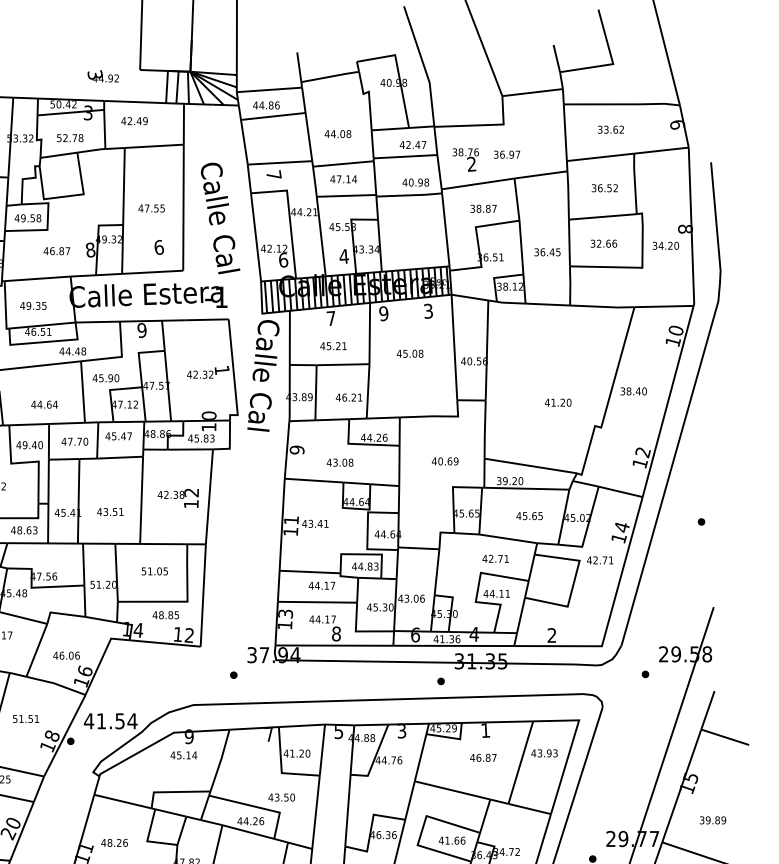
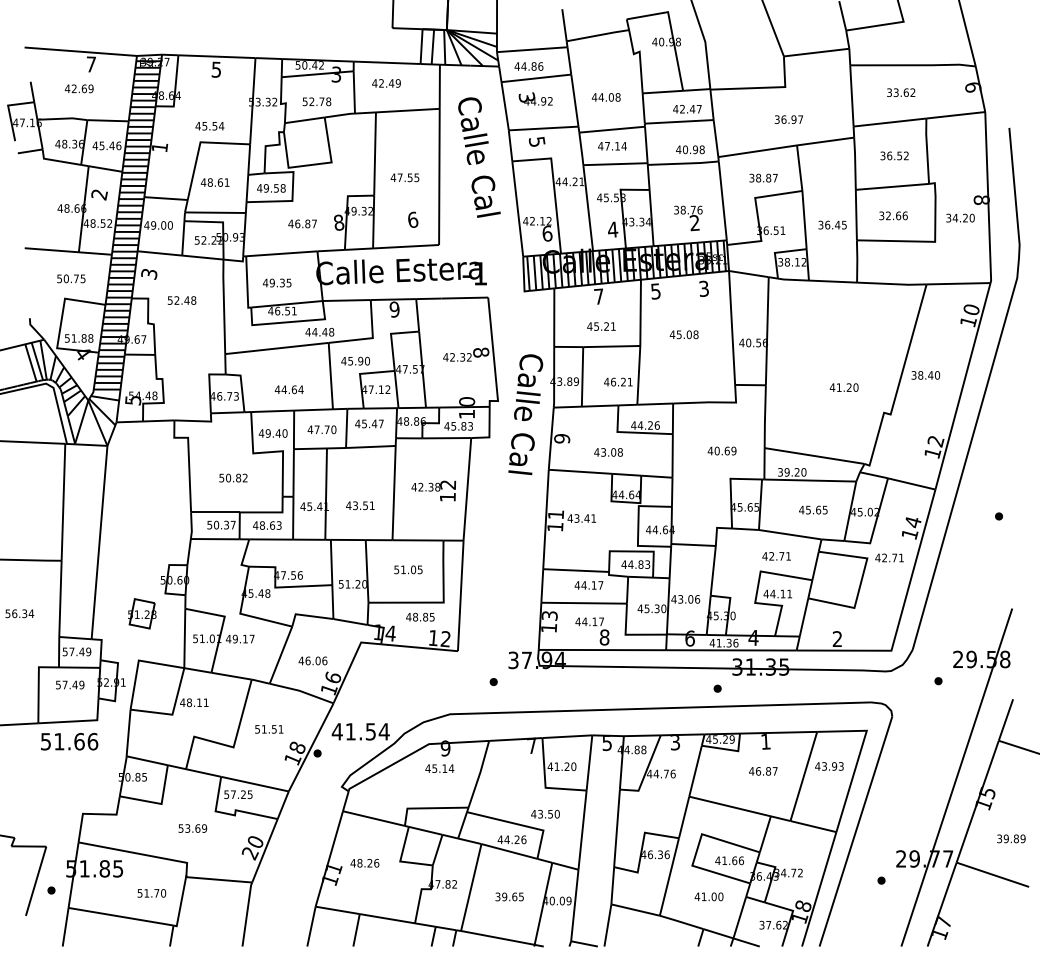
text: (103, 75) -> (535, 98), moved
text: (465, 160) -> (688, 218), moved
text: (273, 174) -> (536, 141), 7 -> 5
text: (220, 218) -> (479, 157), moved
text: (383, 313) -> (655, 291), 9 -> 5
text: (222, 370) -> (481, 352), 1 -> 8
text: (263, 375) -> (525, 414), moved

